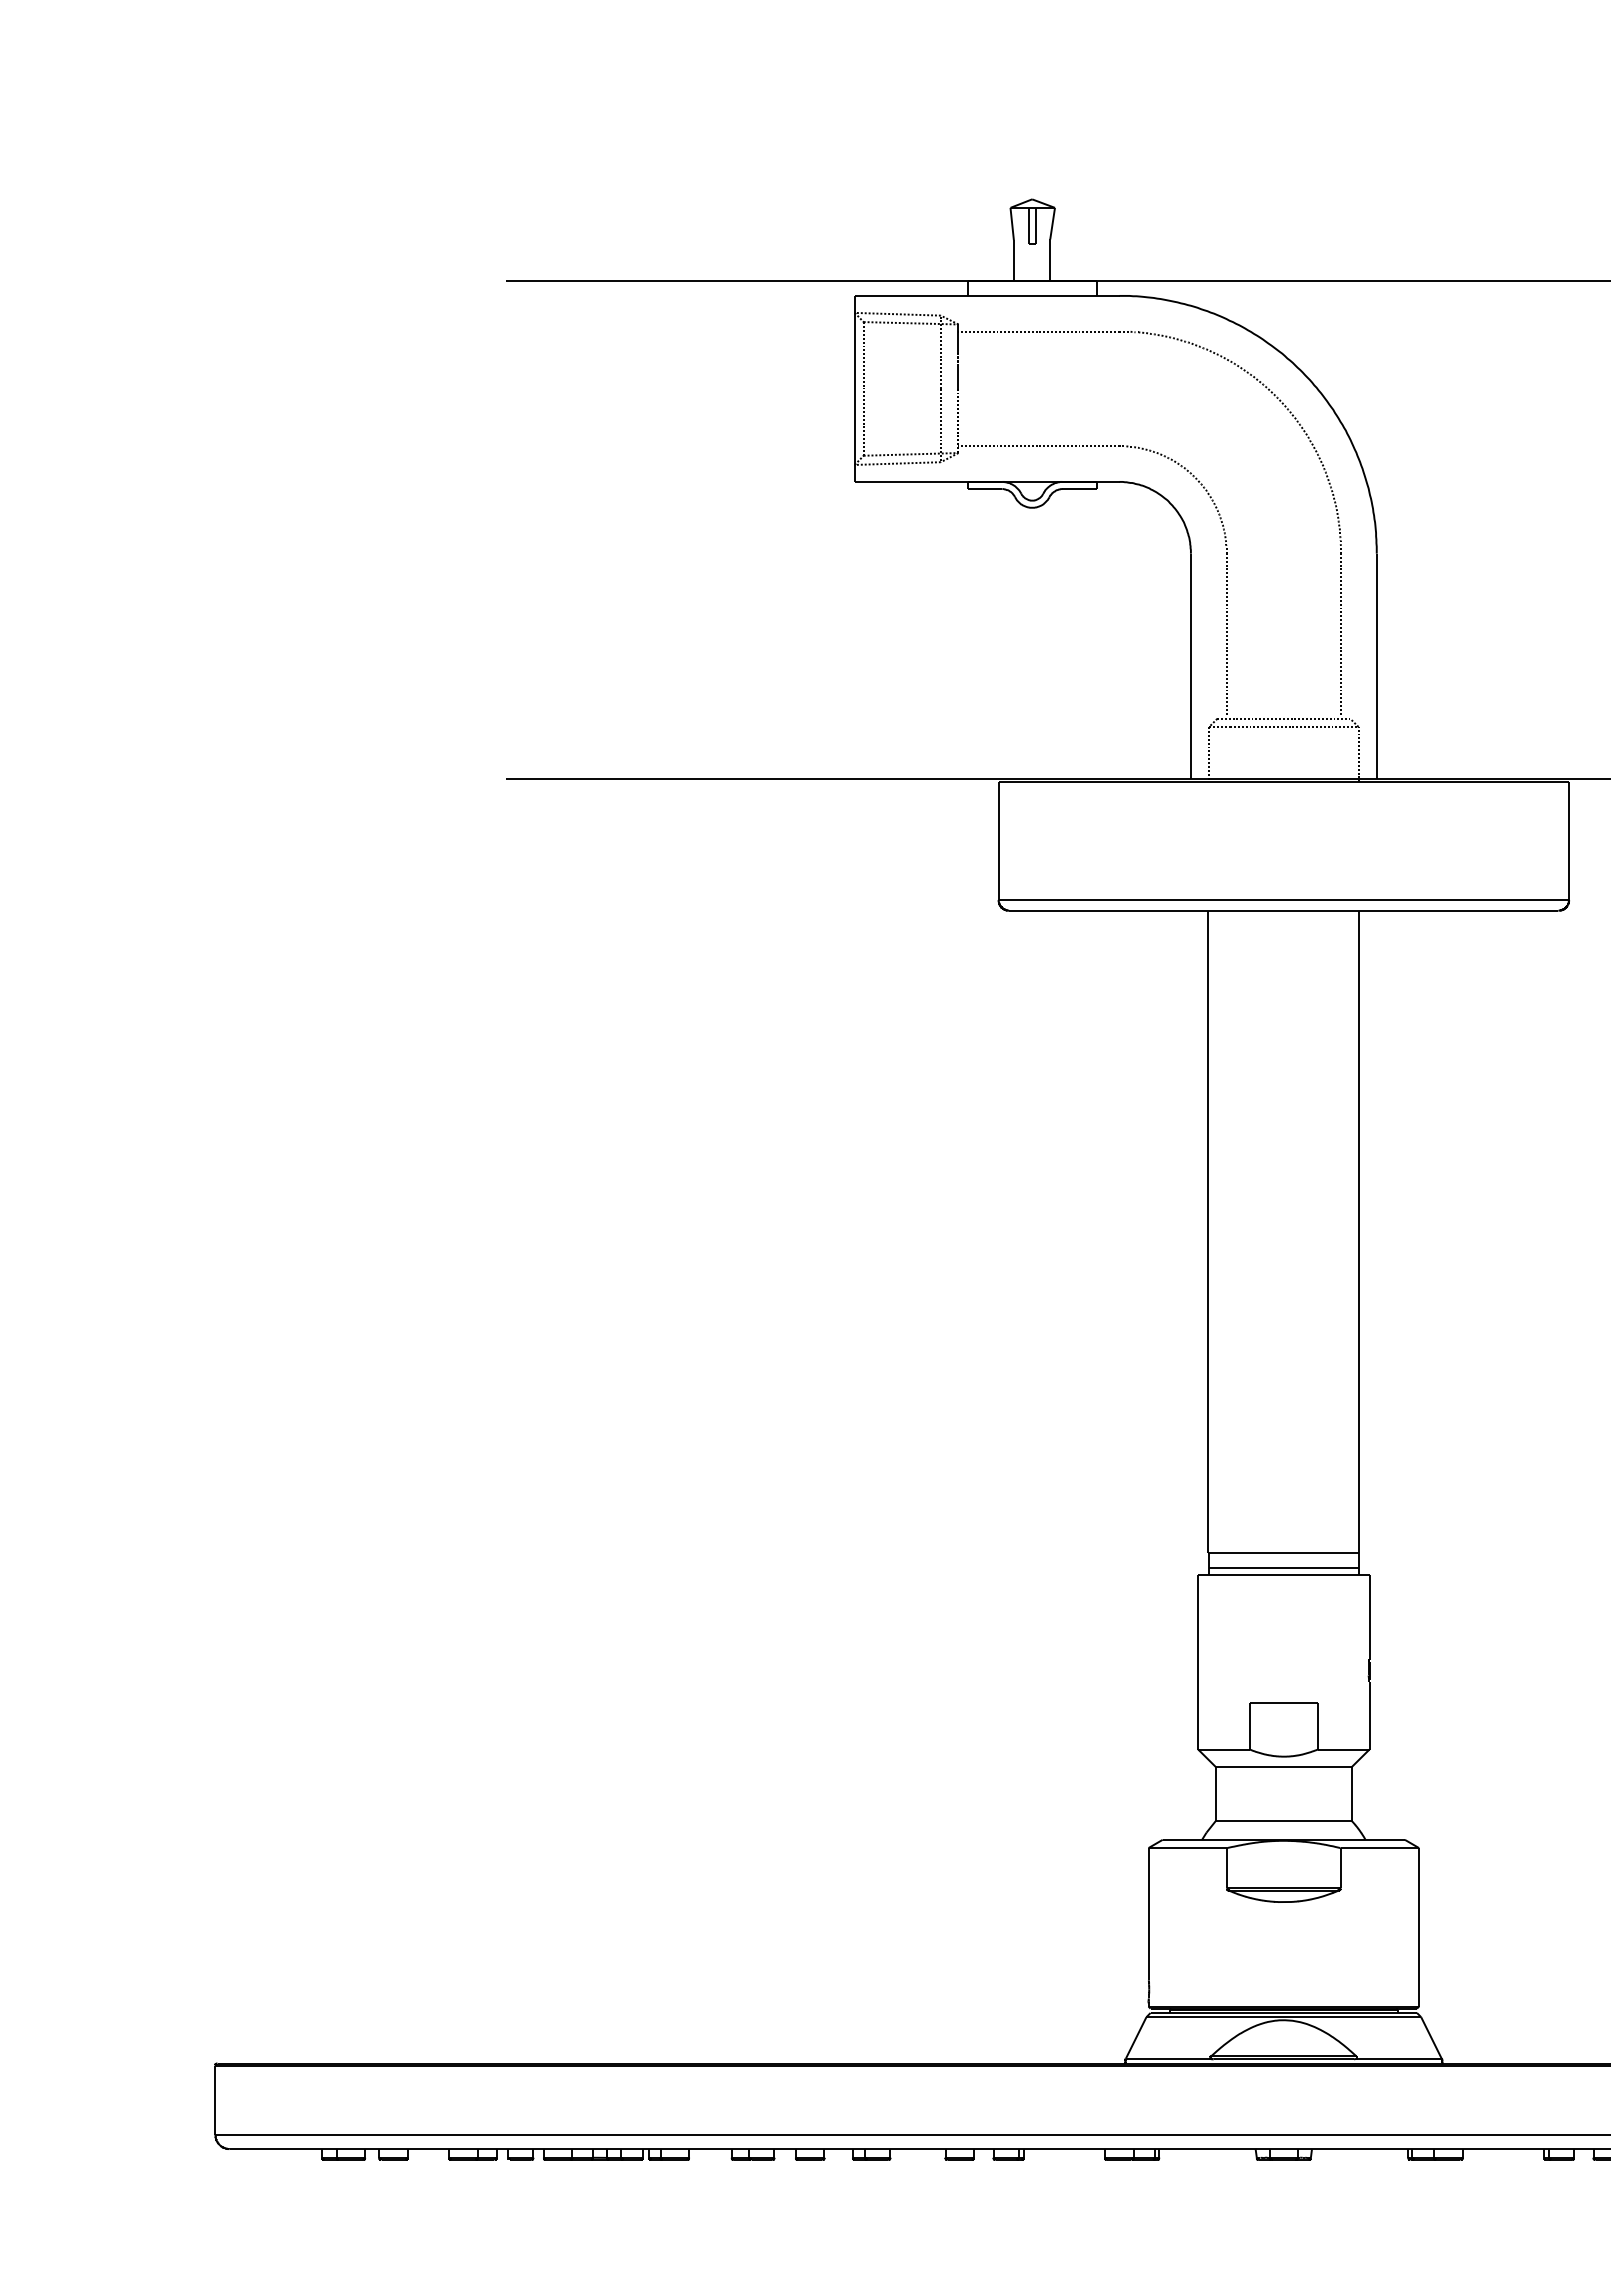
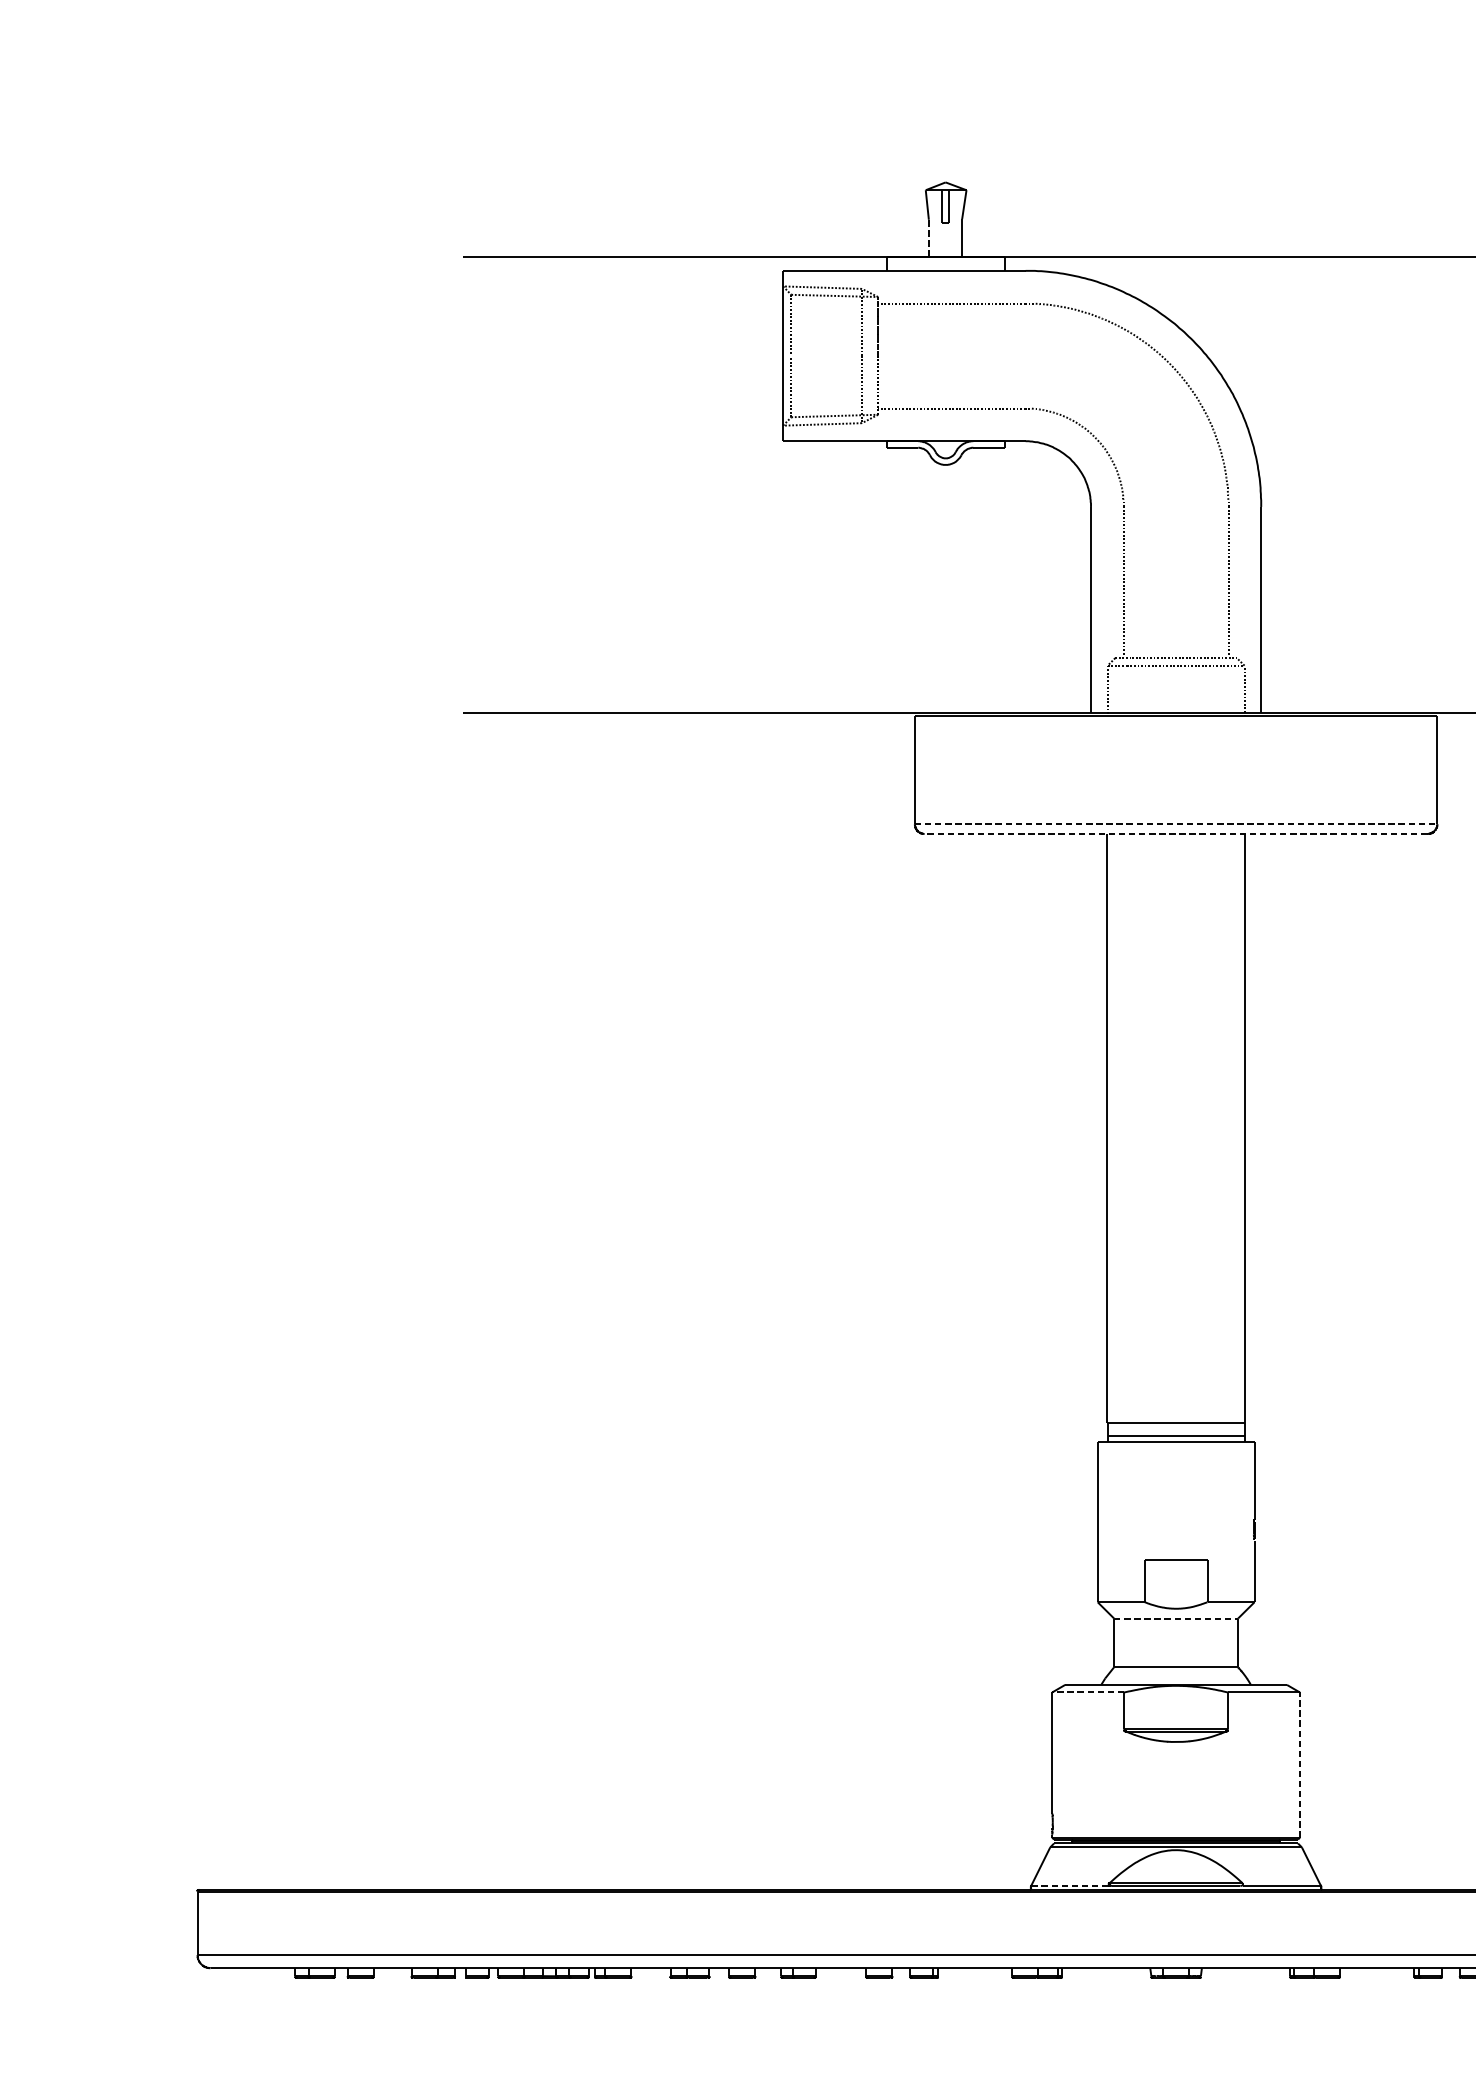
line: (1013, 259) -> (928, 237), solid -> dashed
line: (1284, 899) -> (1176, 823), solid -> dashed
line: (1283, 910) -> (1175, 833), solid -> dashed
line: (1283, 1767) -> (1175, 1618), solid -> dashed
line: (1187, 1848) -> (1087, 1692), solid -> dashed
line: (1419, 1926) -> (1300, 1764), solid -> dashed
line: (1168, 2058) -> (1070, 1885), solid -> dashed

